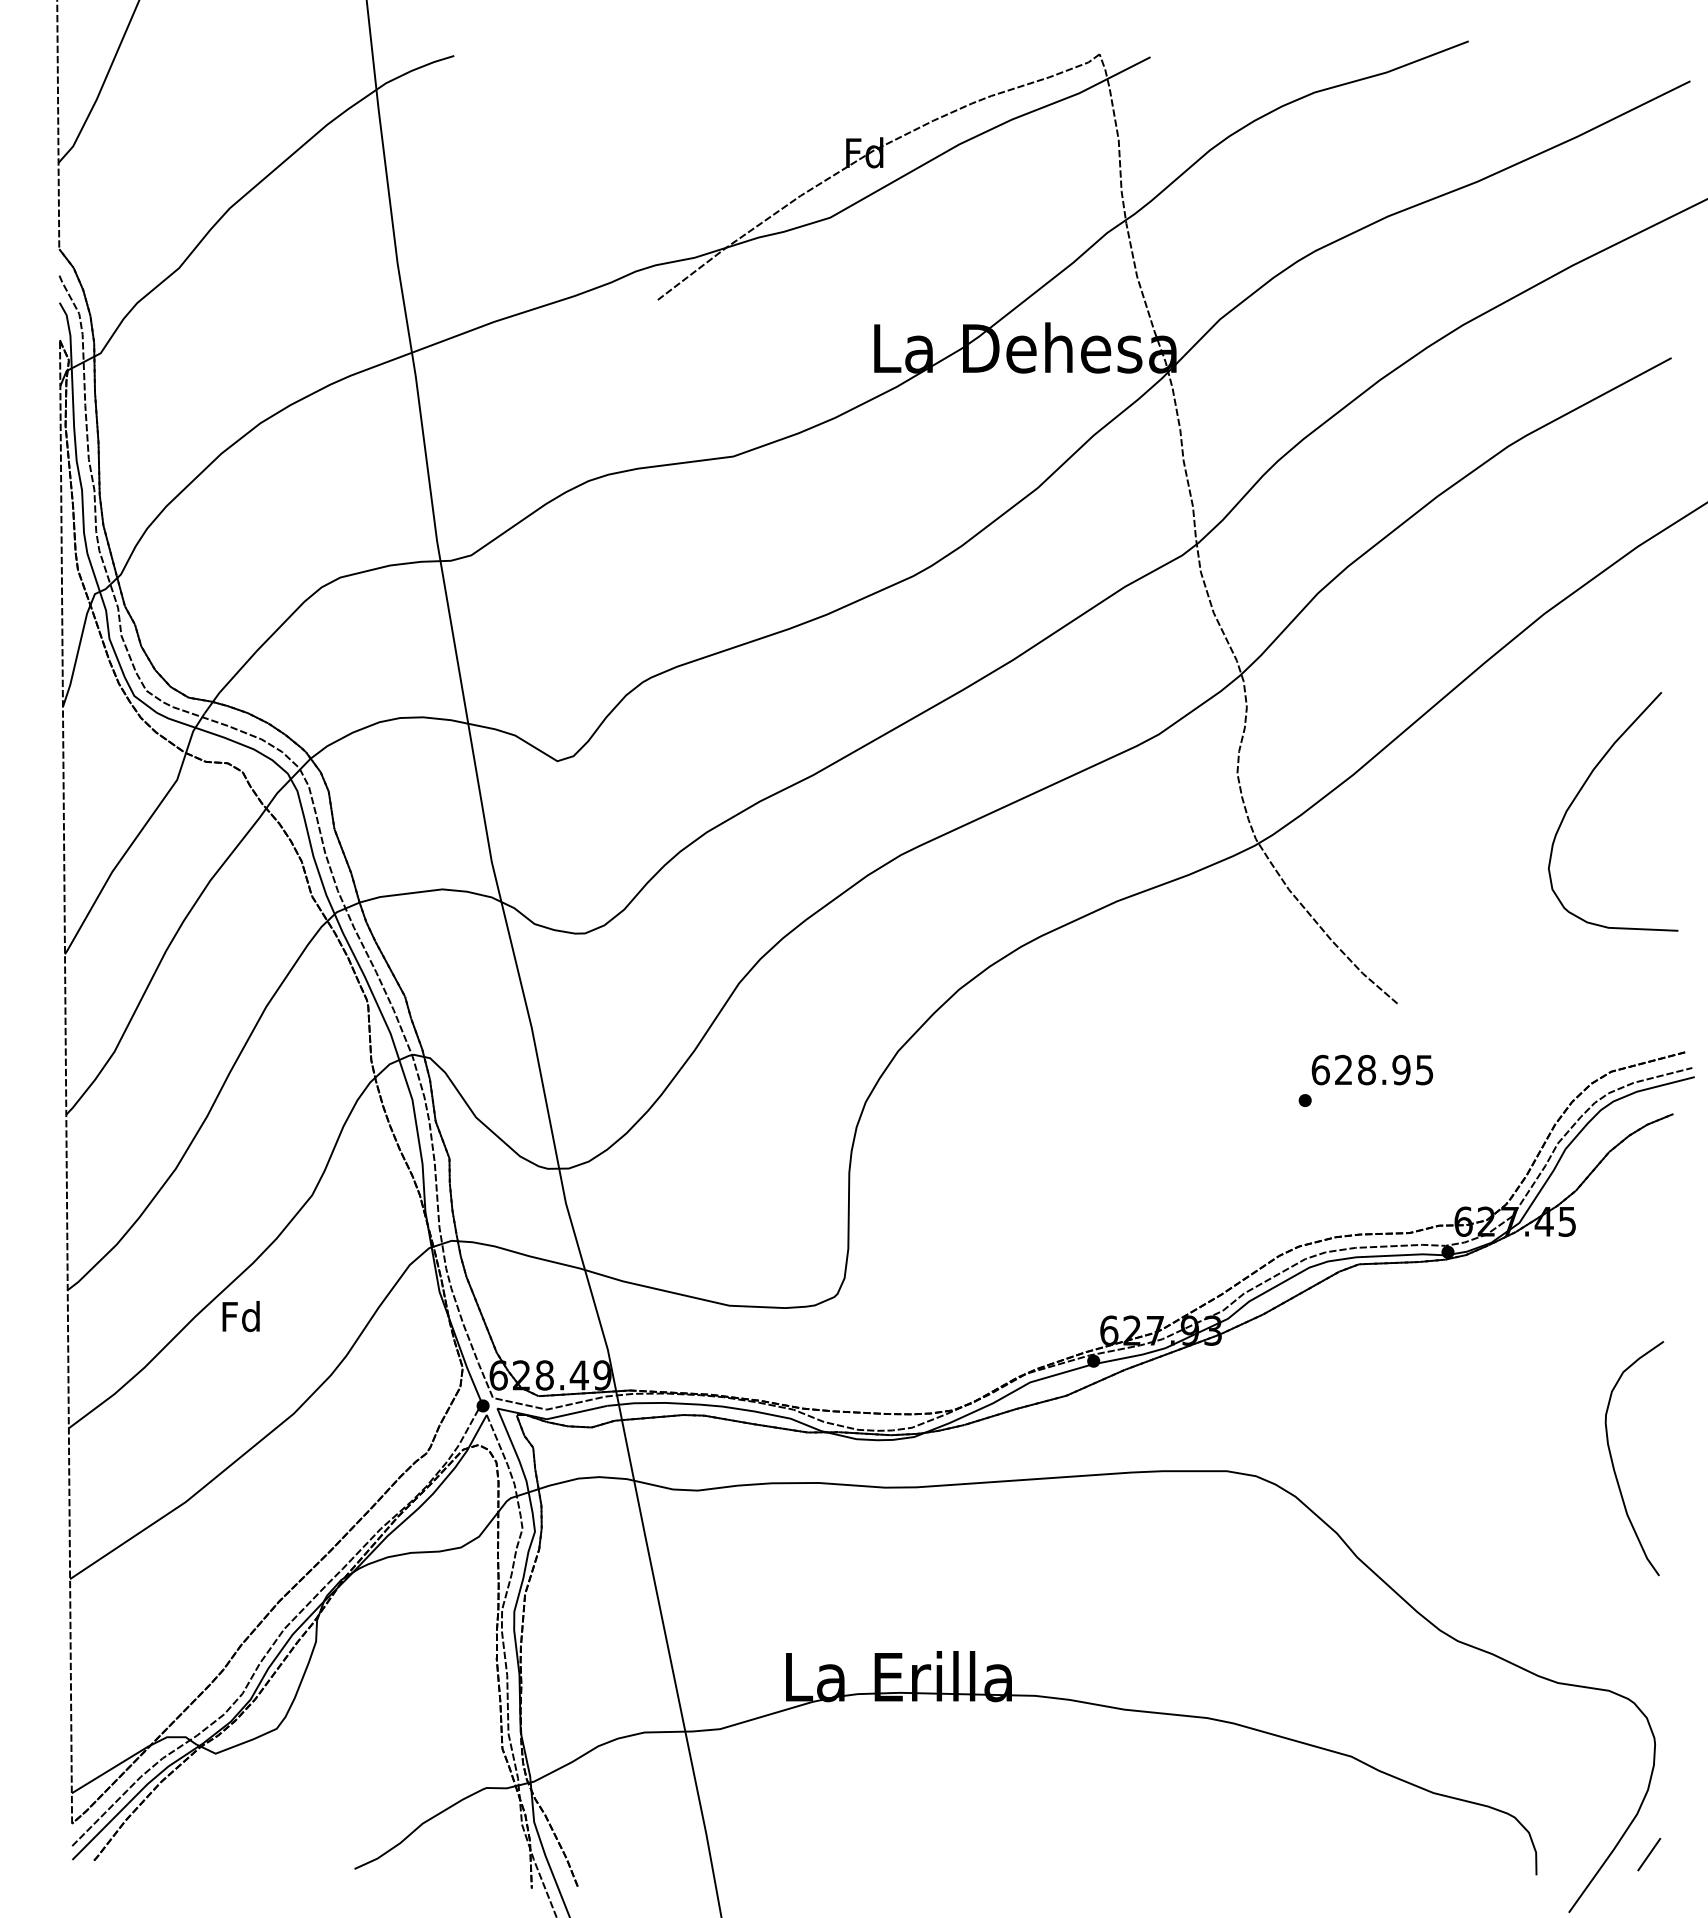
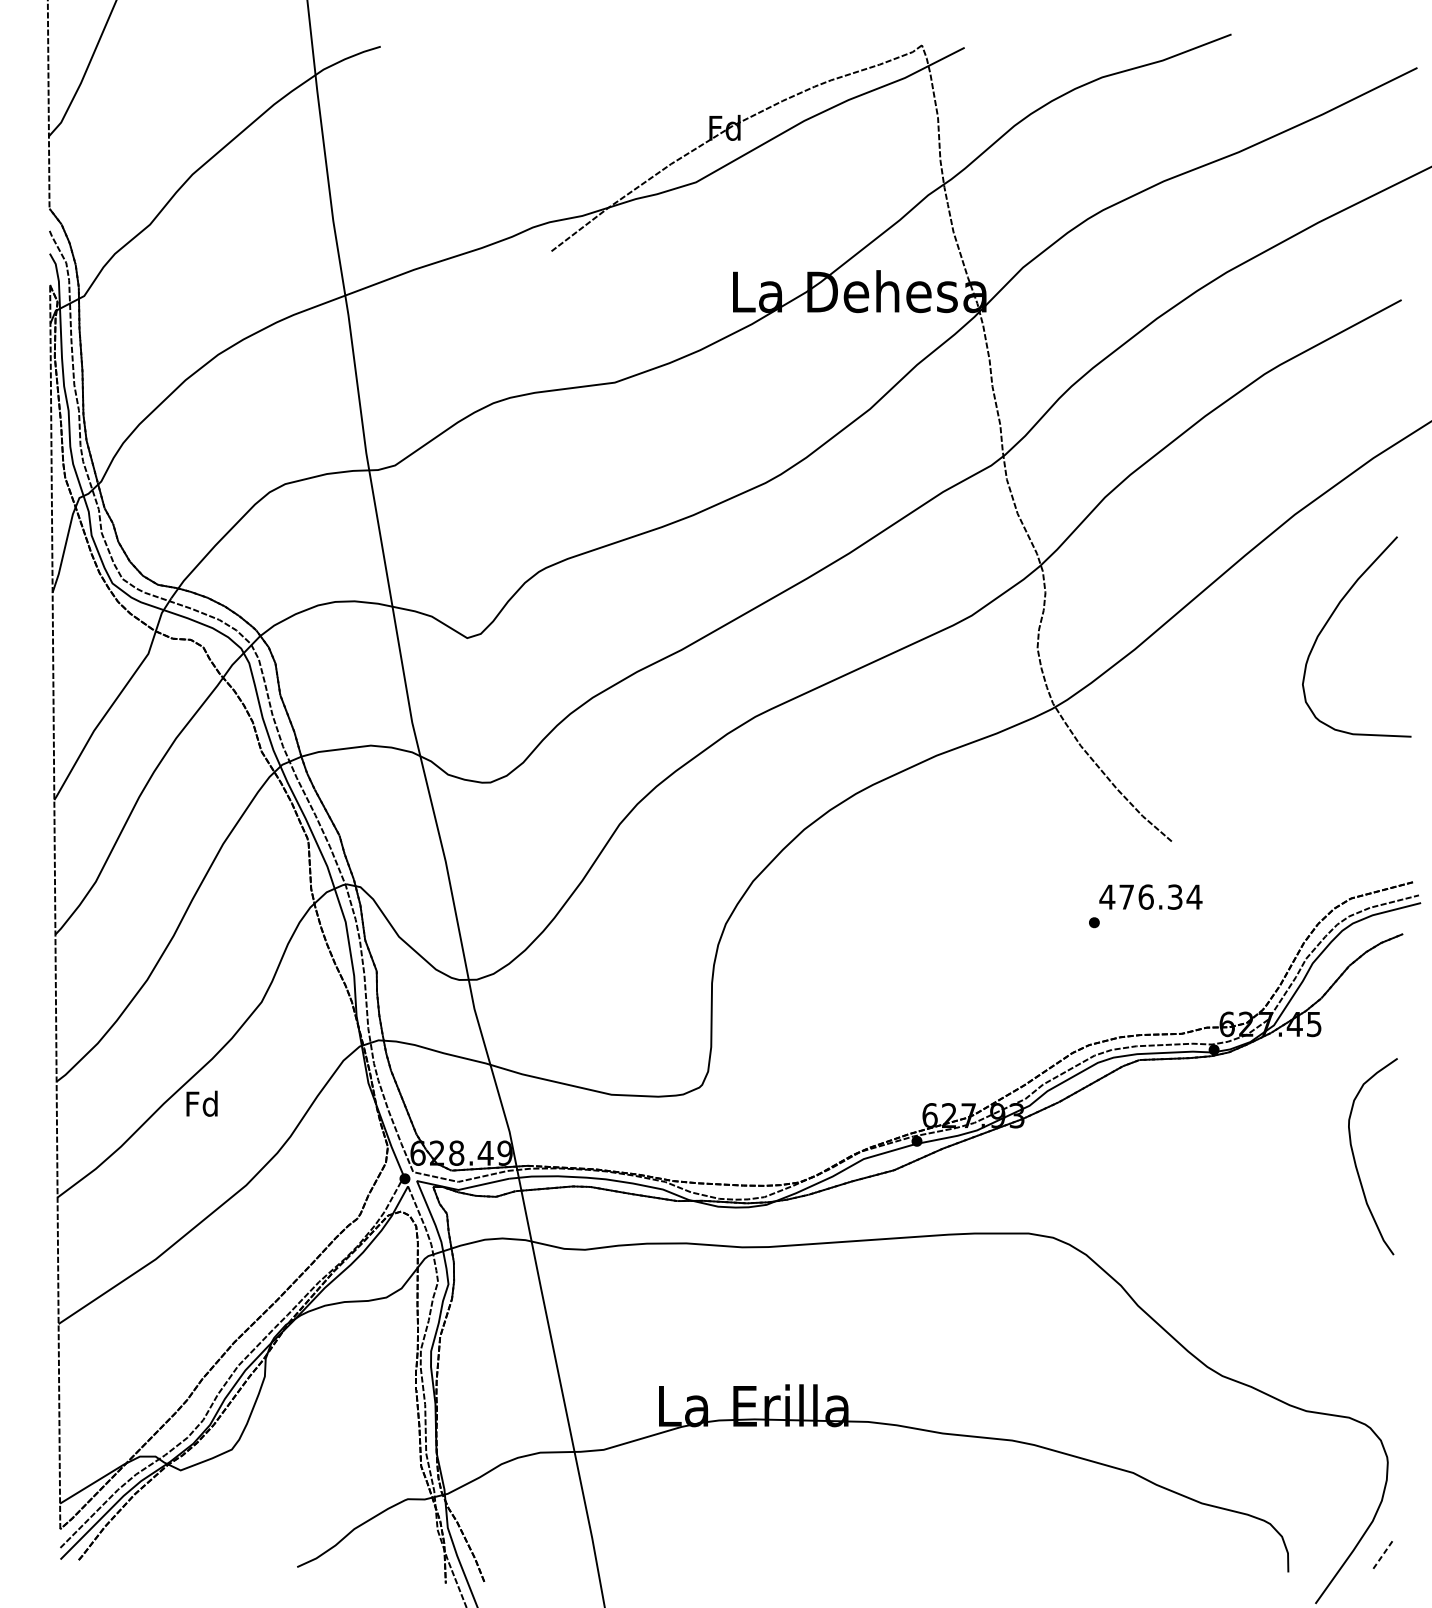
curve: (1581, 790) -> (1330, 619), moved
text: (1372, 1069) -> (1150, 896), 628.95 -> 476.34
curve: (1613, 1462) -> (1355, 1159), moved
line: (1648, 1855) -> (1382, 1555), solid -> dashed

